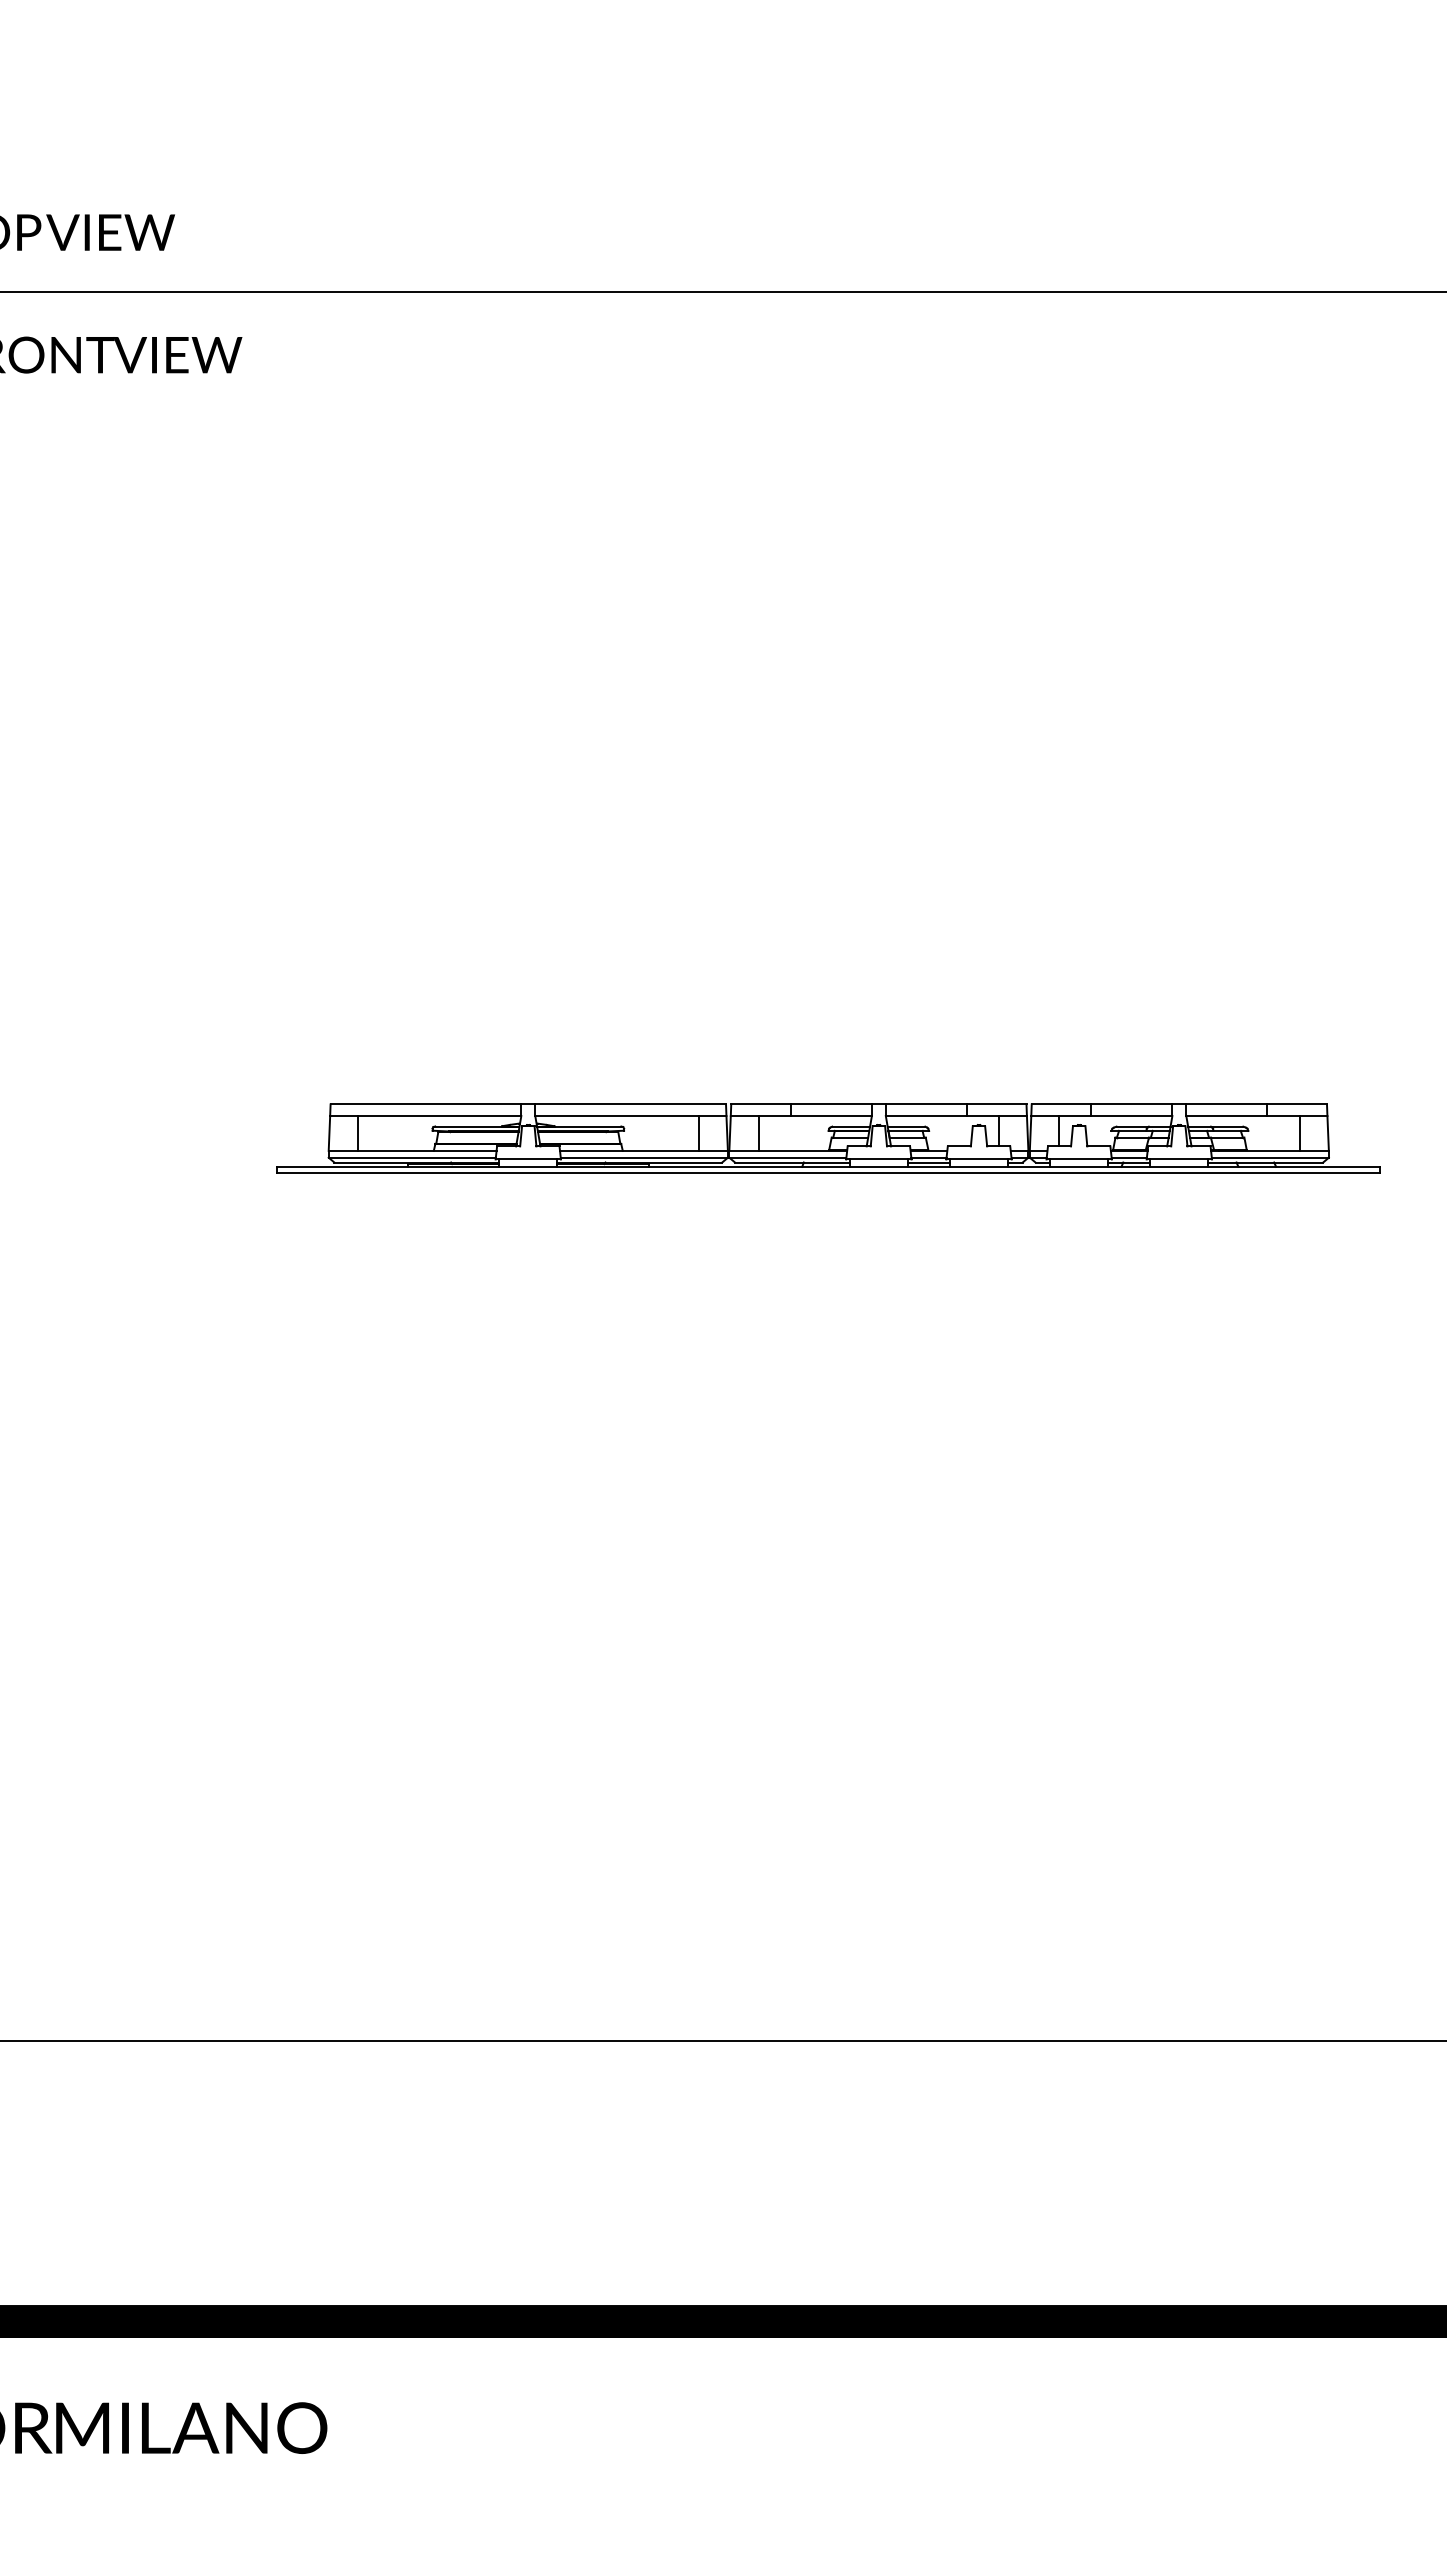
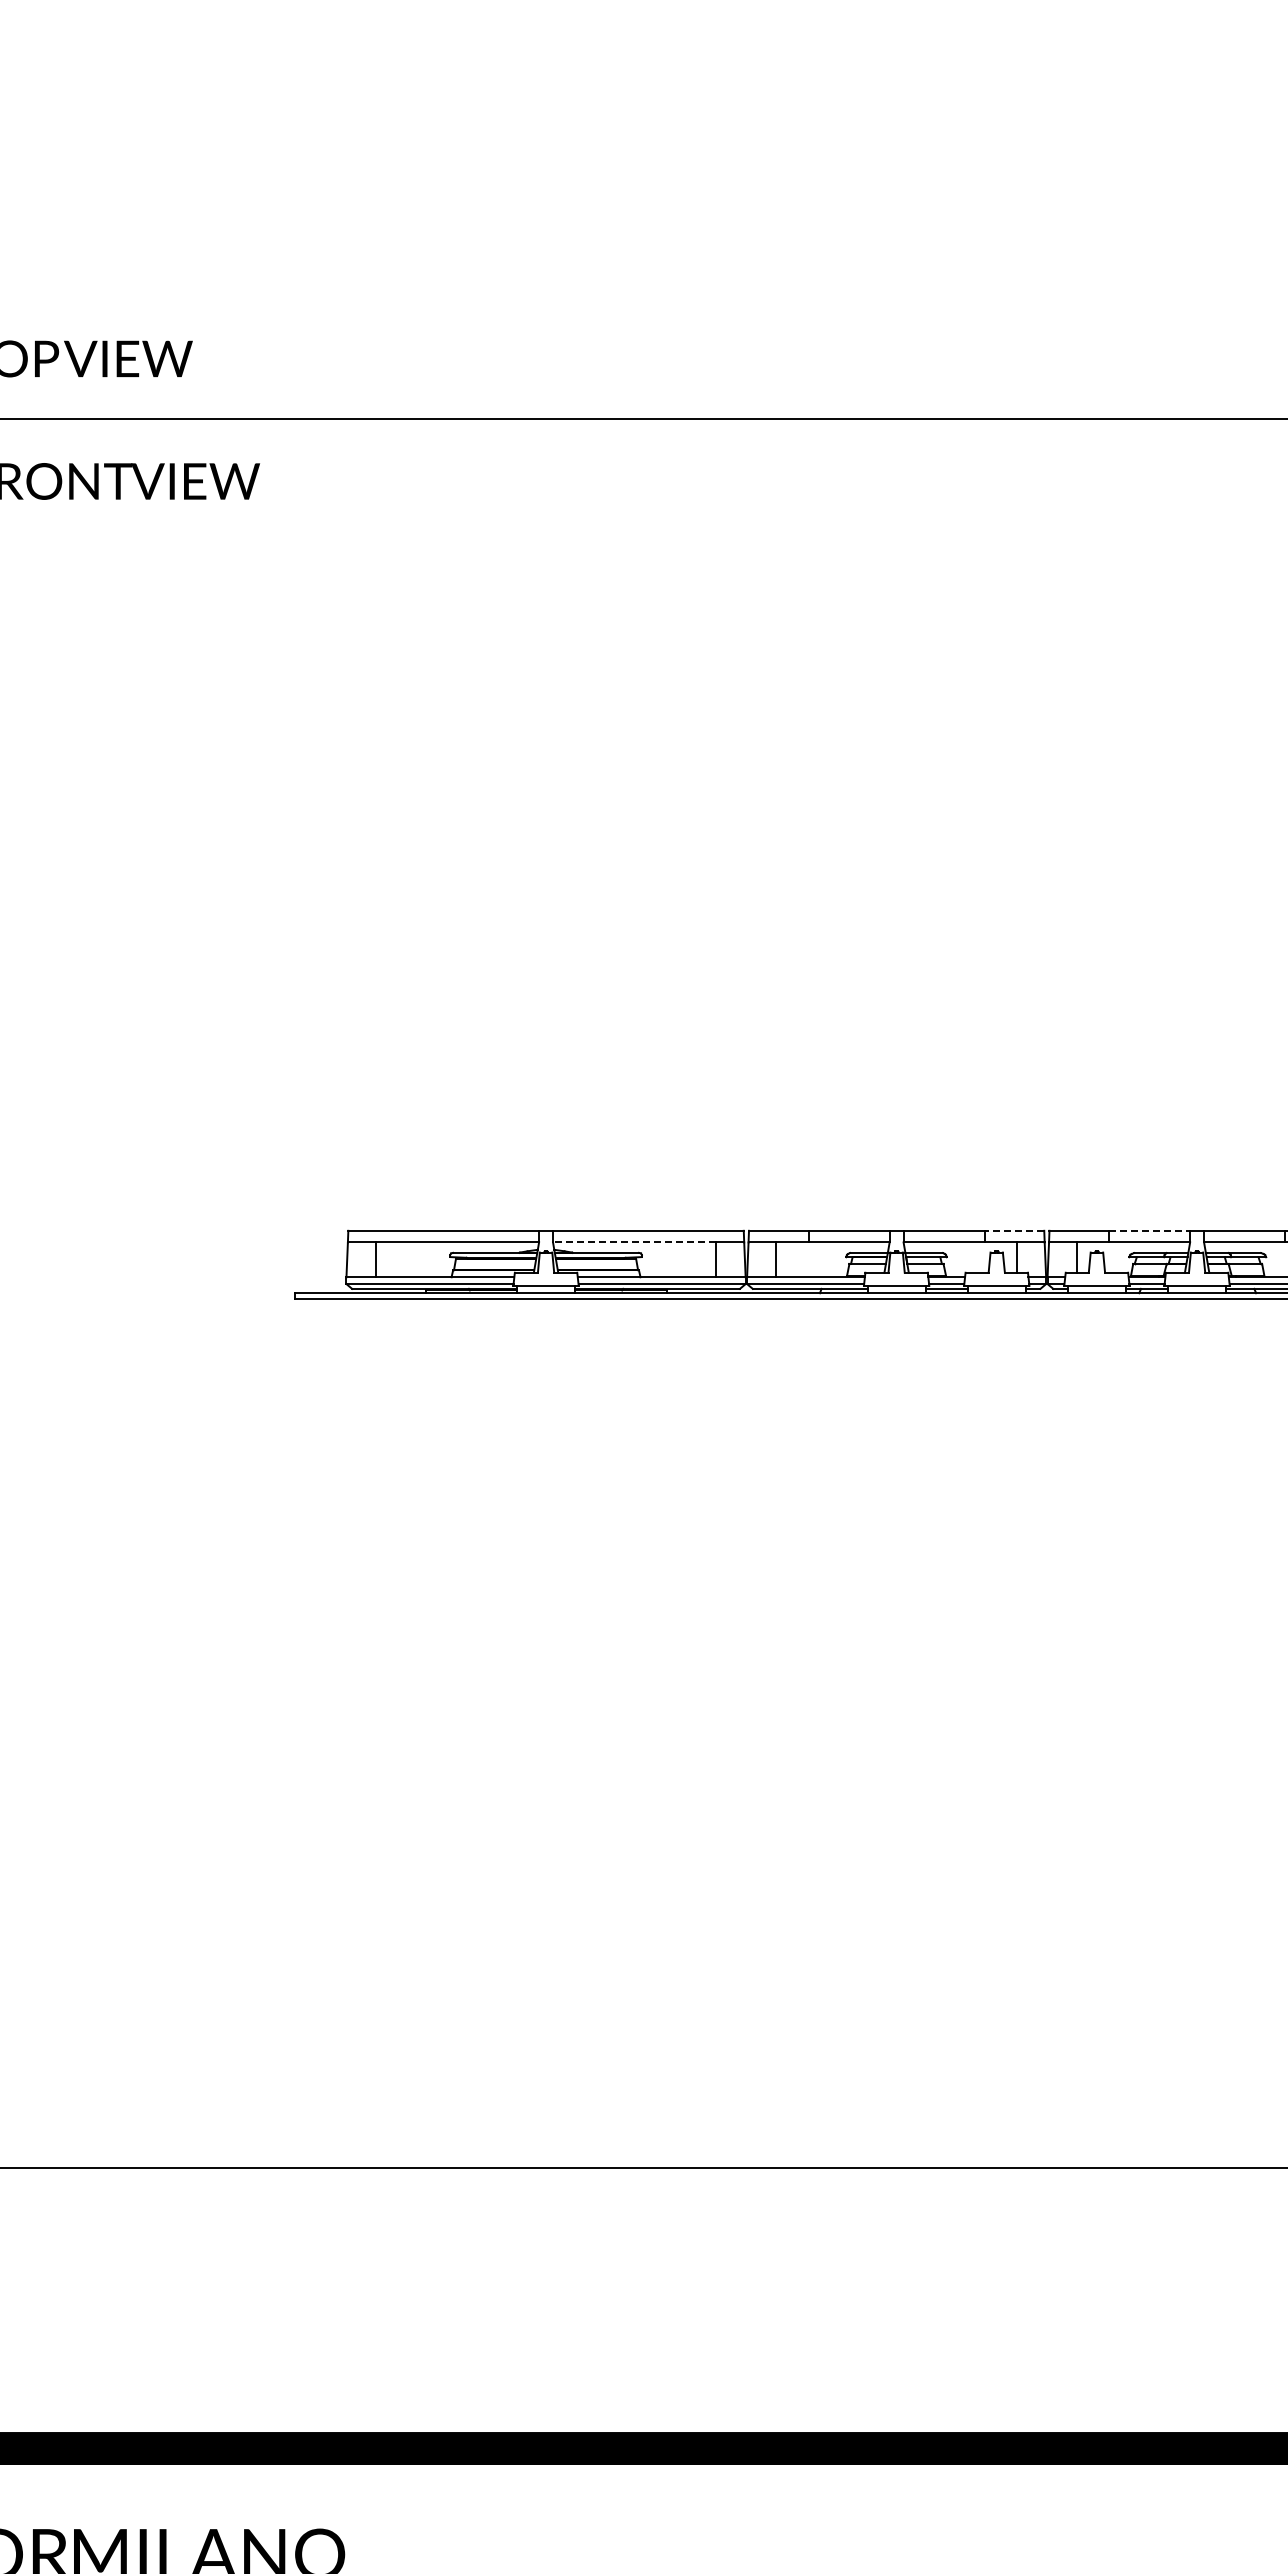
line: (996, 1104) -> (1014, 1230), solid -> dashed
line: (1132, 1104) -> (1150, 1230), solid -> dashed
line: (616, 1116) -> (634, 1242), solid -> dashed

